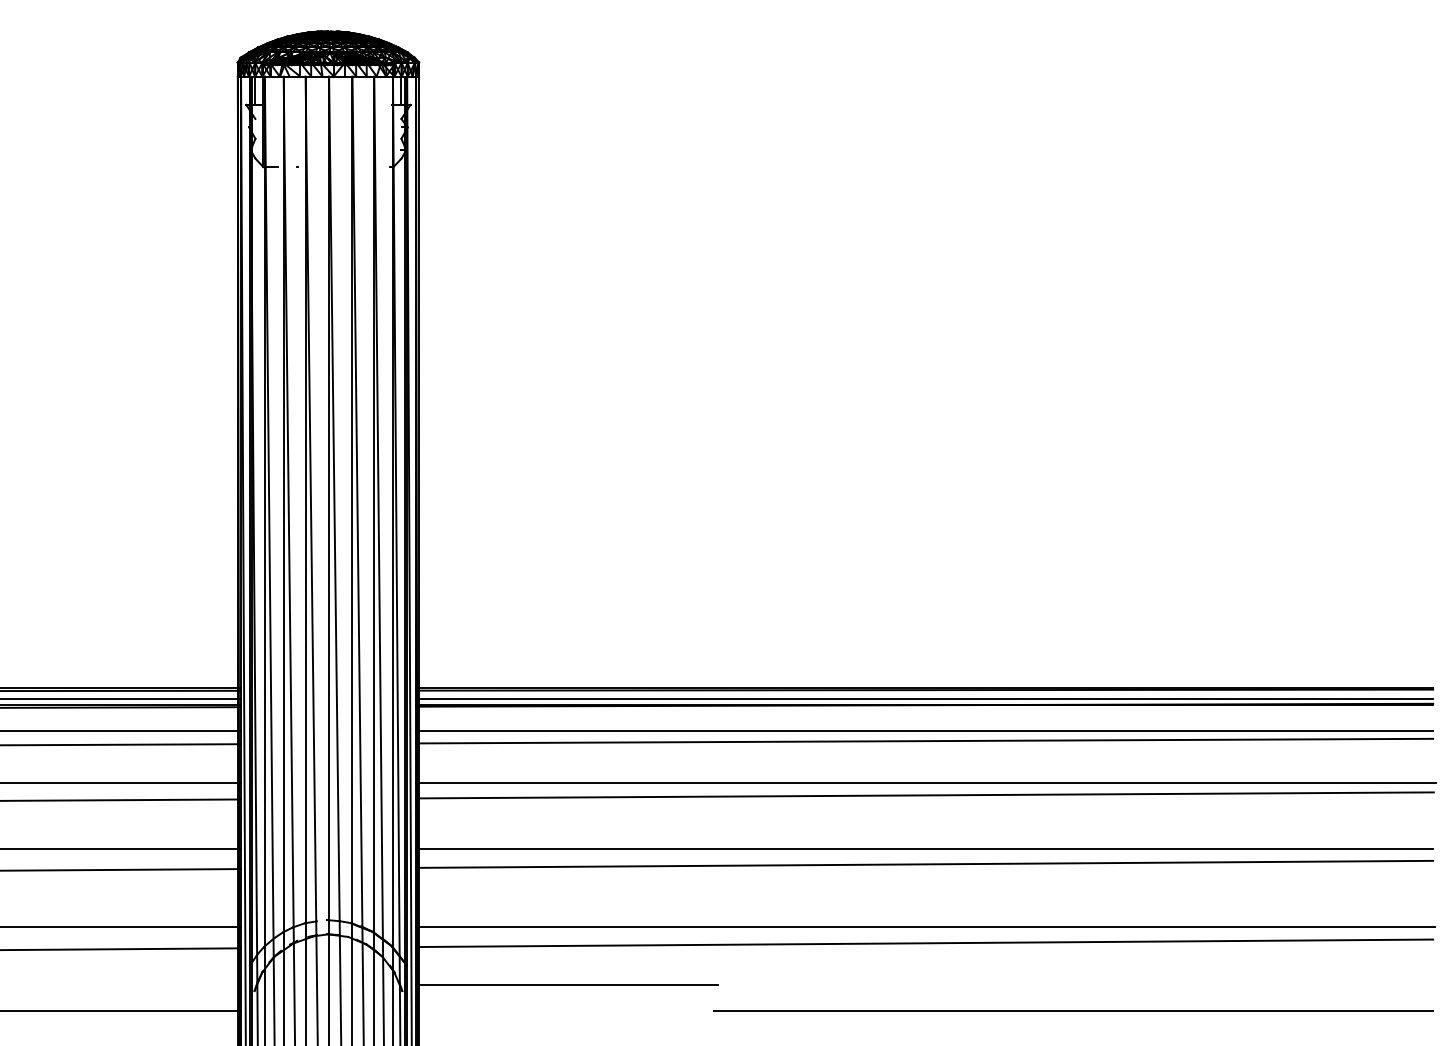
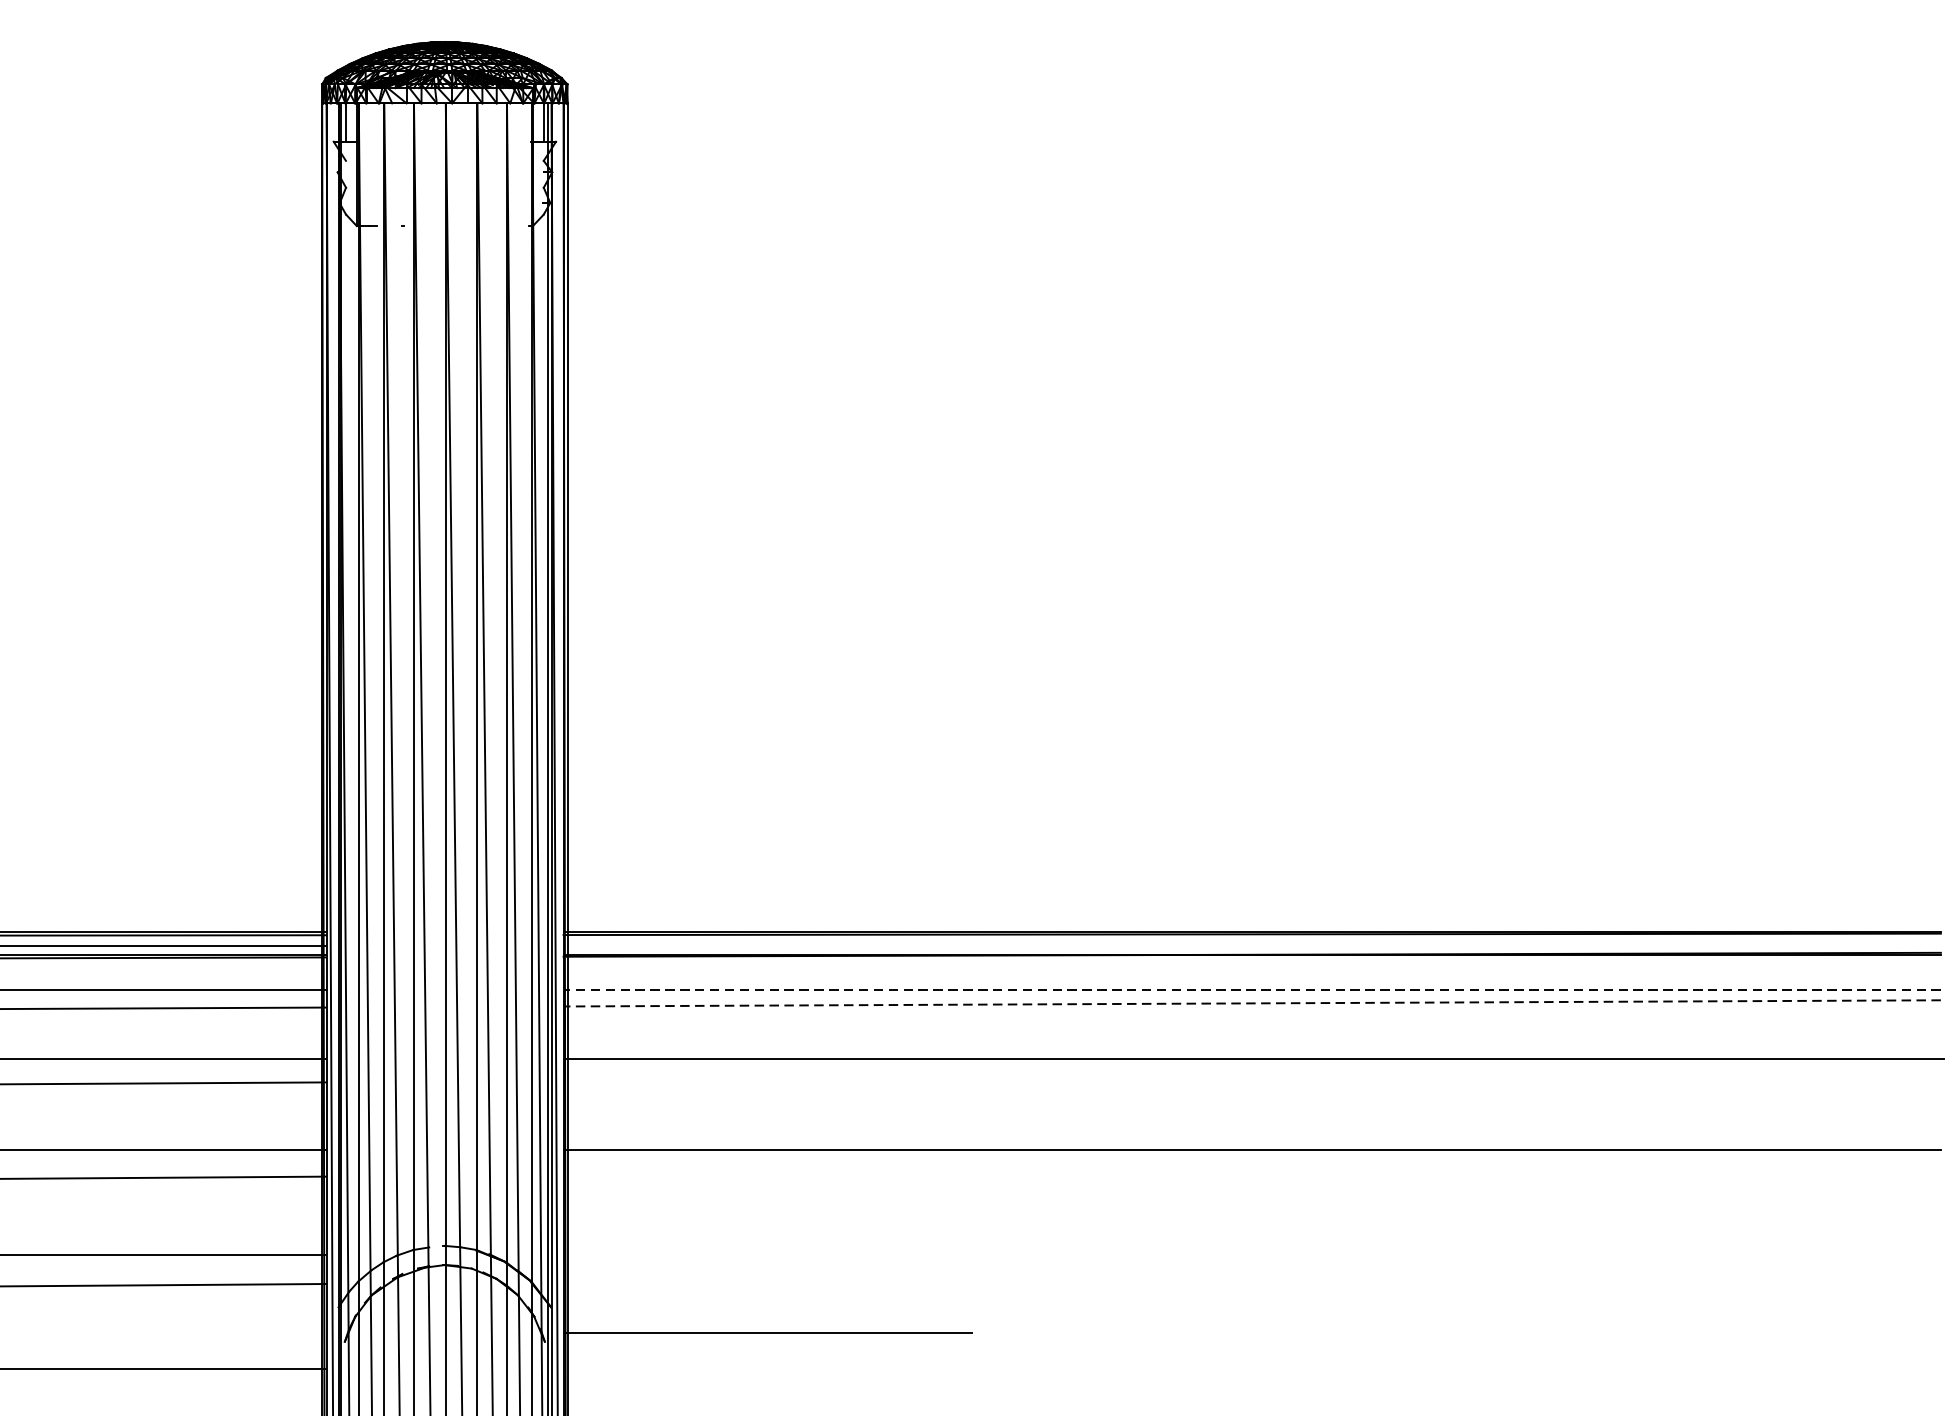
line: (924, 699) -> (1252, 947), removed
line: (924, 731) -> (1252, 990), solid -> dashed
line: (924, 741) -> (1252, 1003), solid -> dashed
line: (924, 795) -> (1252, 1077), removed
line: (924, 863) -> (1252, 1169), removed
line: (925, 927) -> (1253, 1255), removed
line: (924, 943) -> (1252, 1277), removed
line: (1073, 1010) -> (1453, 1368), removed

